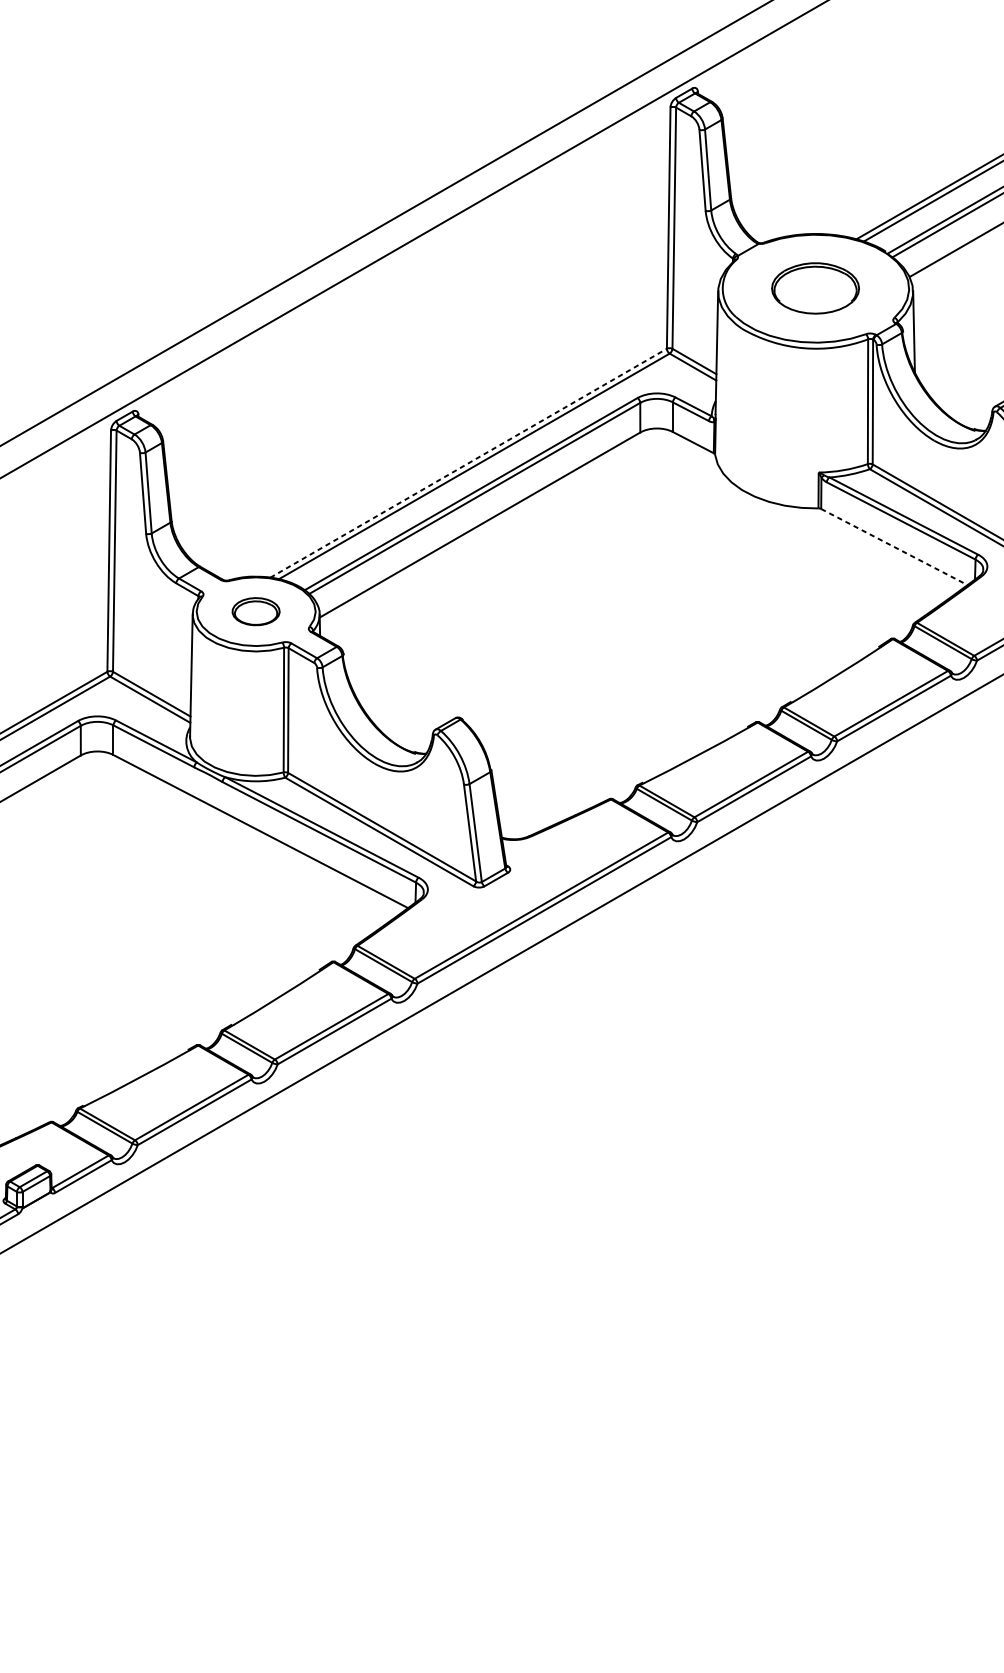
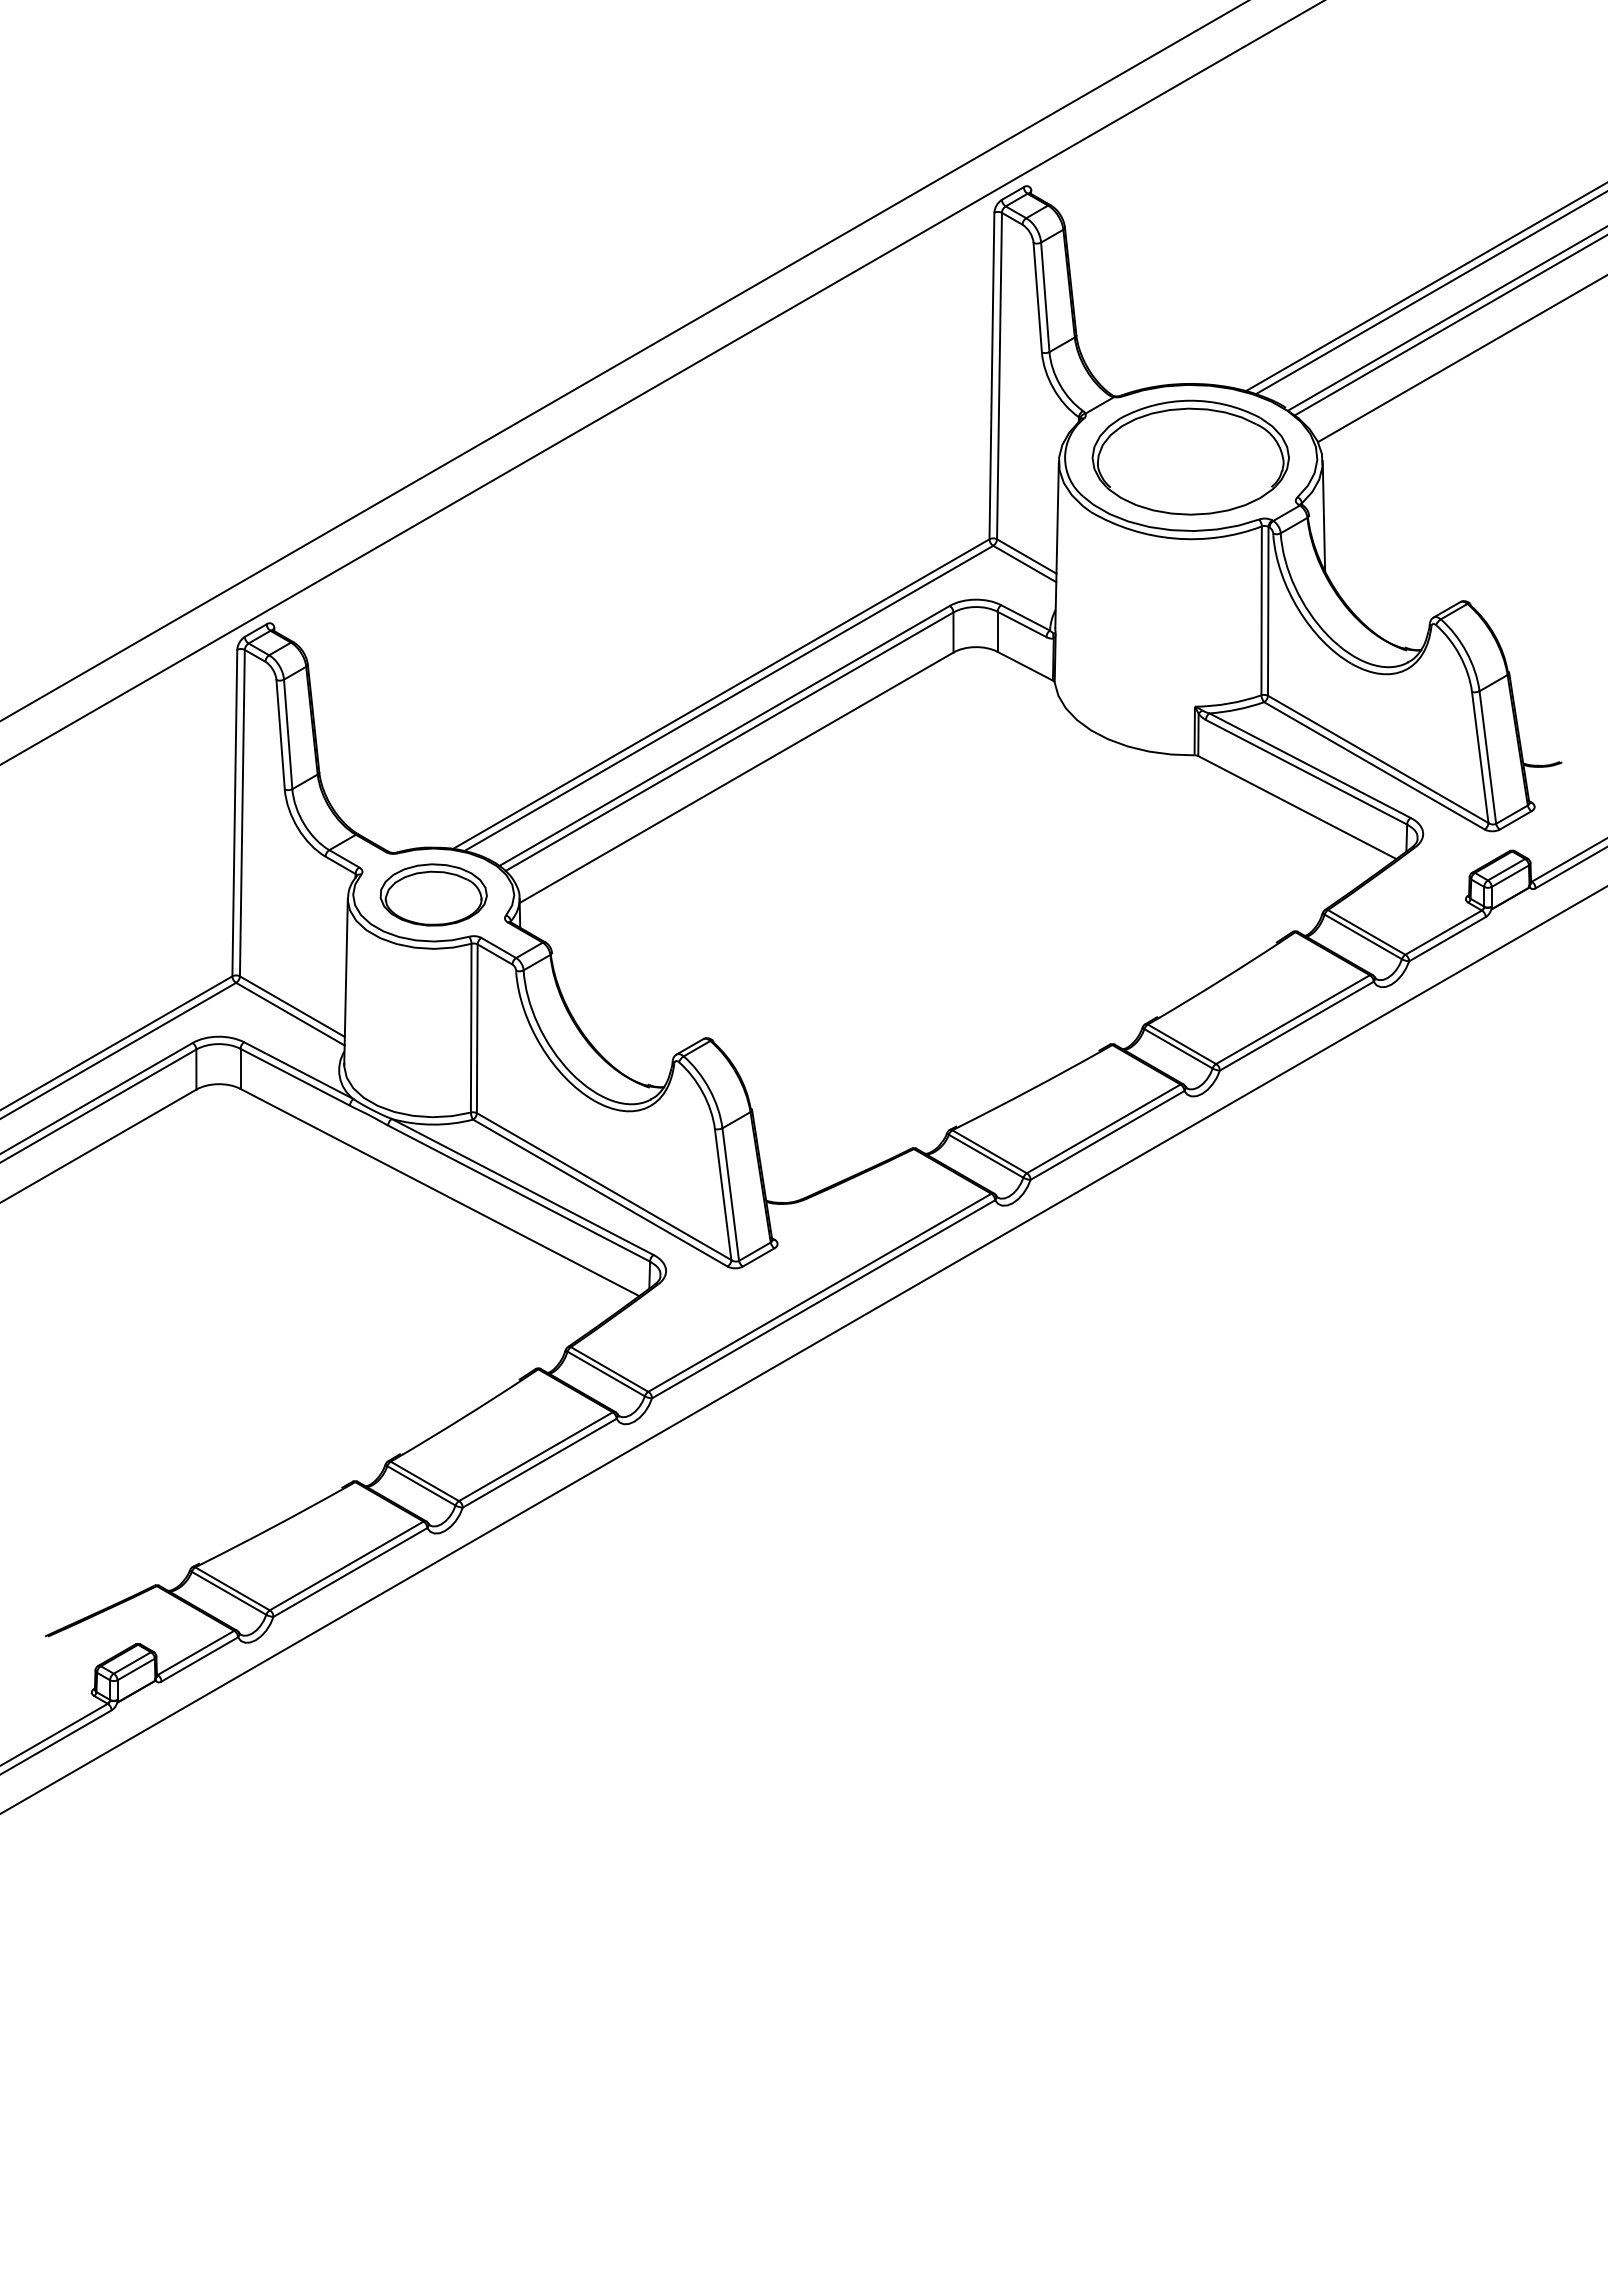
part: (815, 288) -> (1190, 457), size x1.67
line: (468, 463) -> (721, 694), dashed -> solid
line: (894, 547) -> (1297, 807), dashed -> solid
part: (256, 611) -> (433, 894), size x1.67

